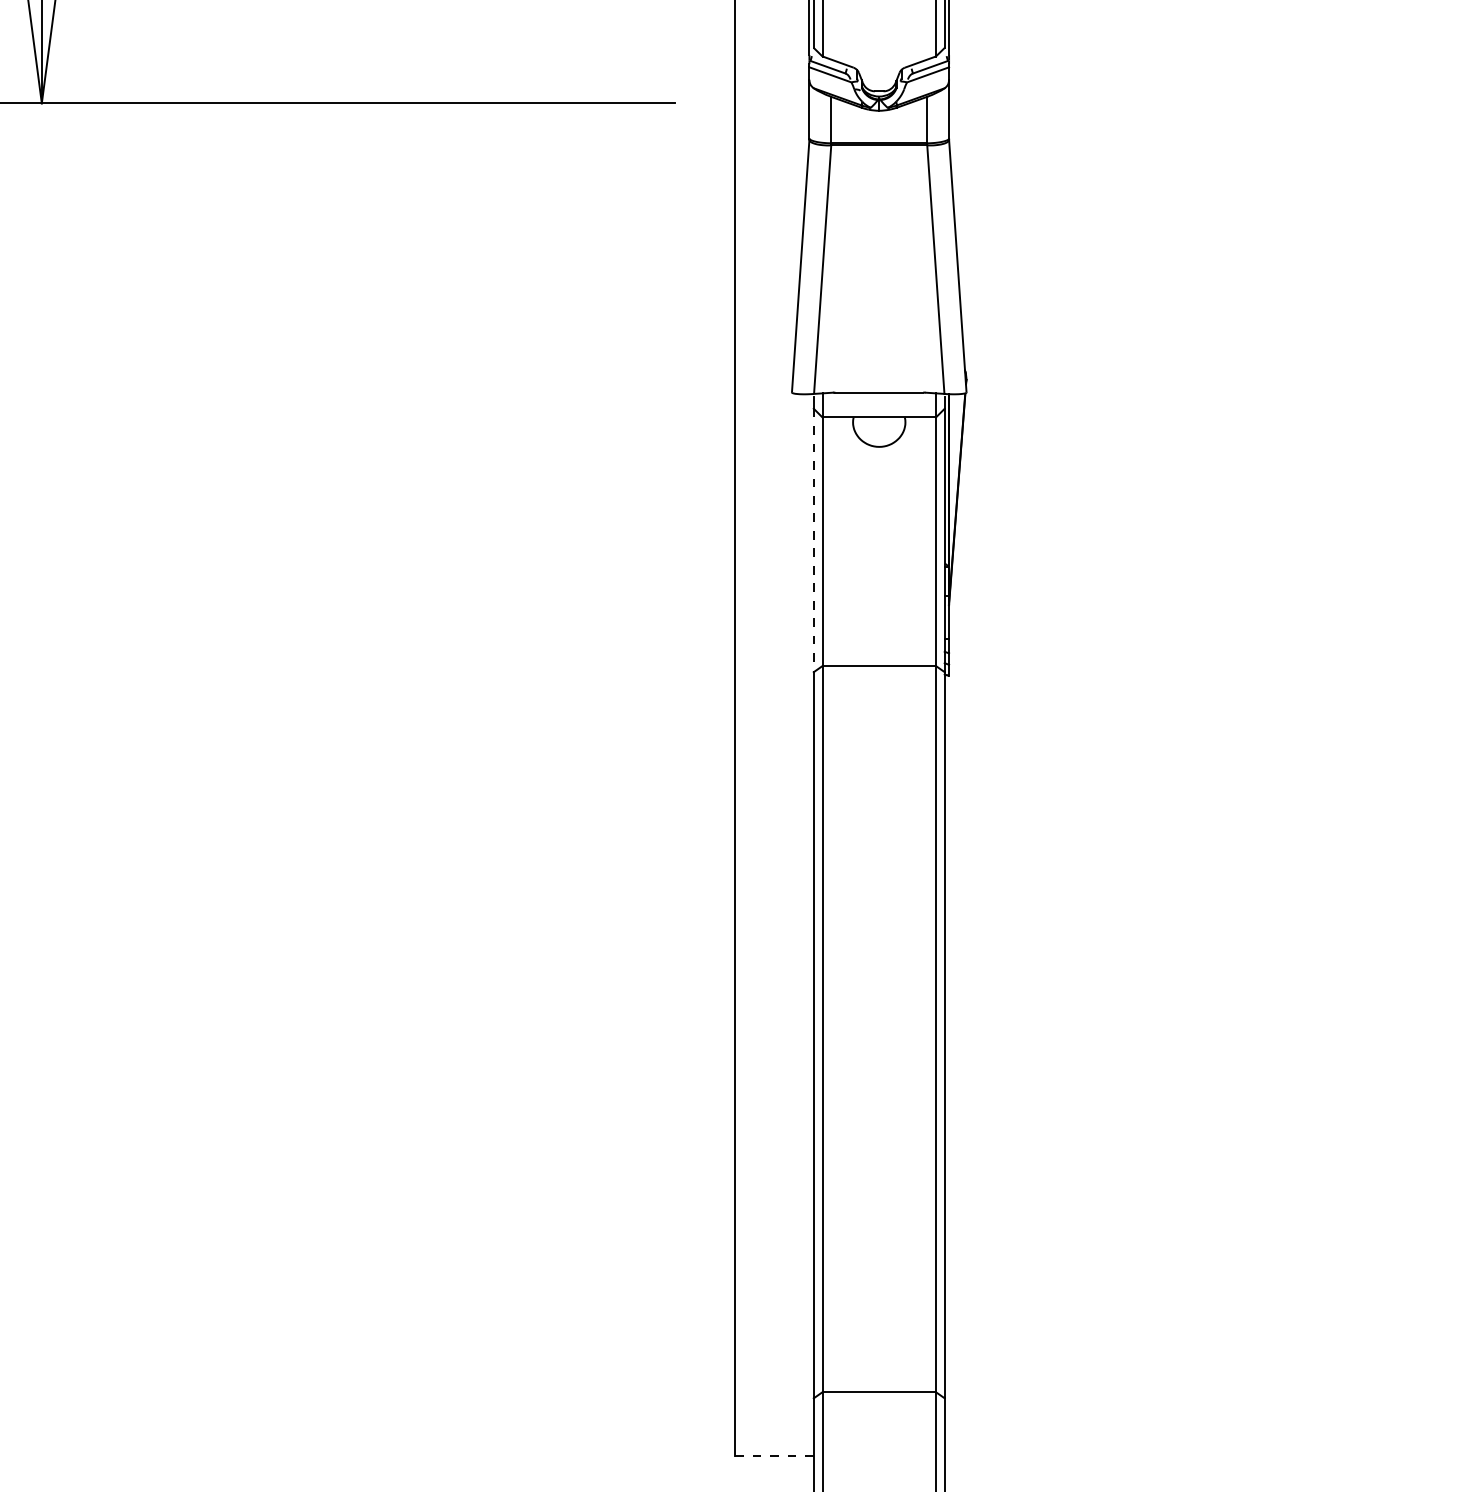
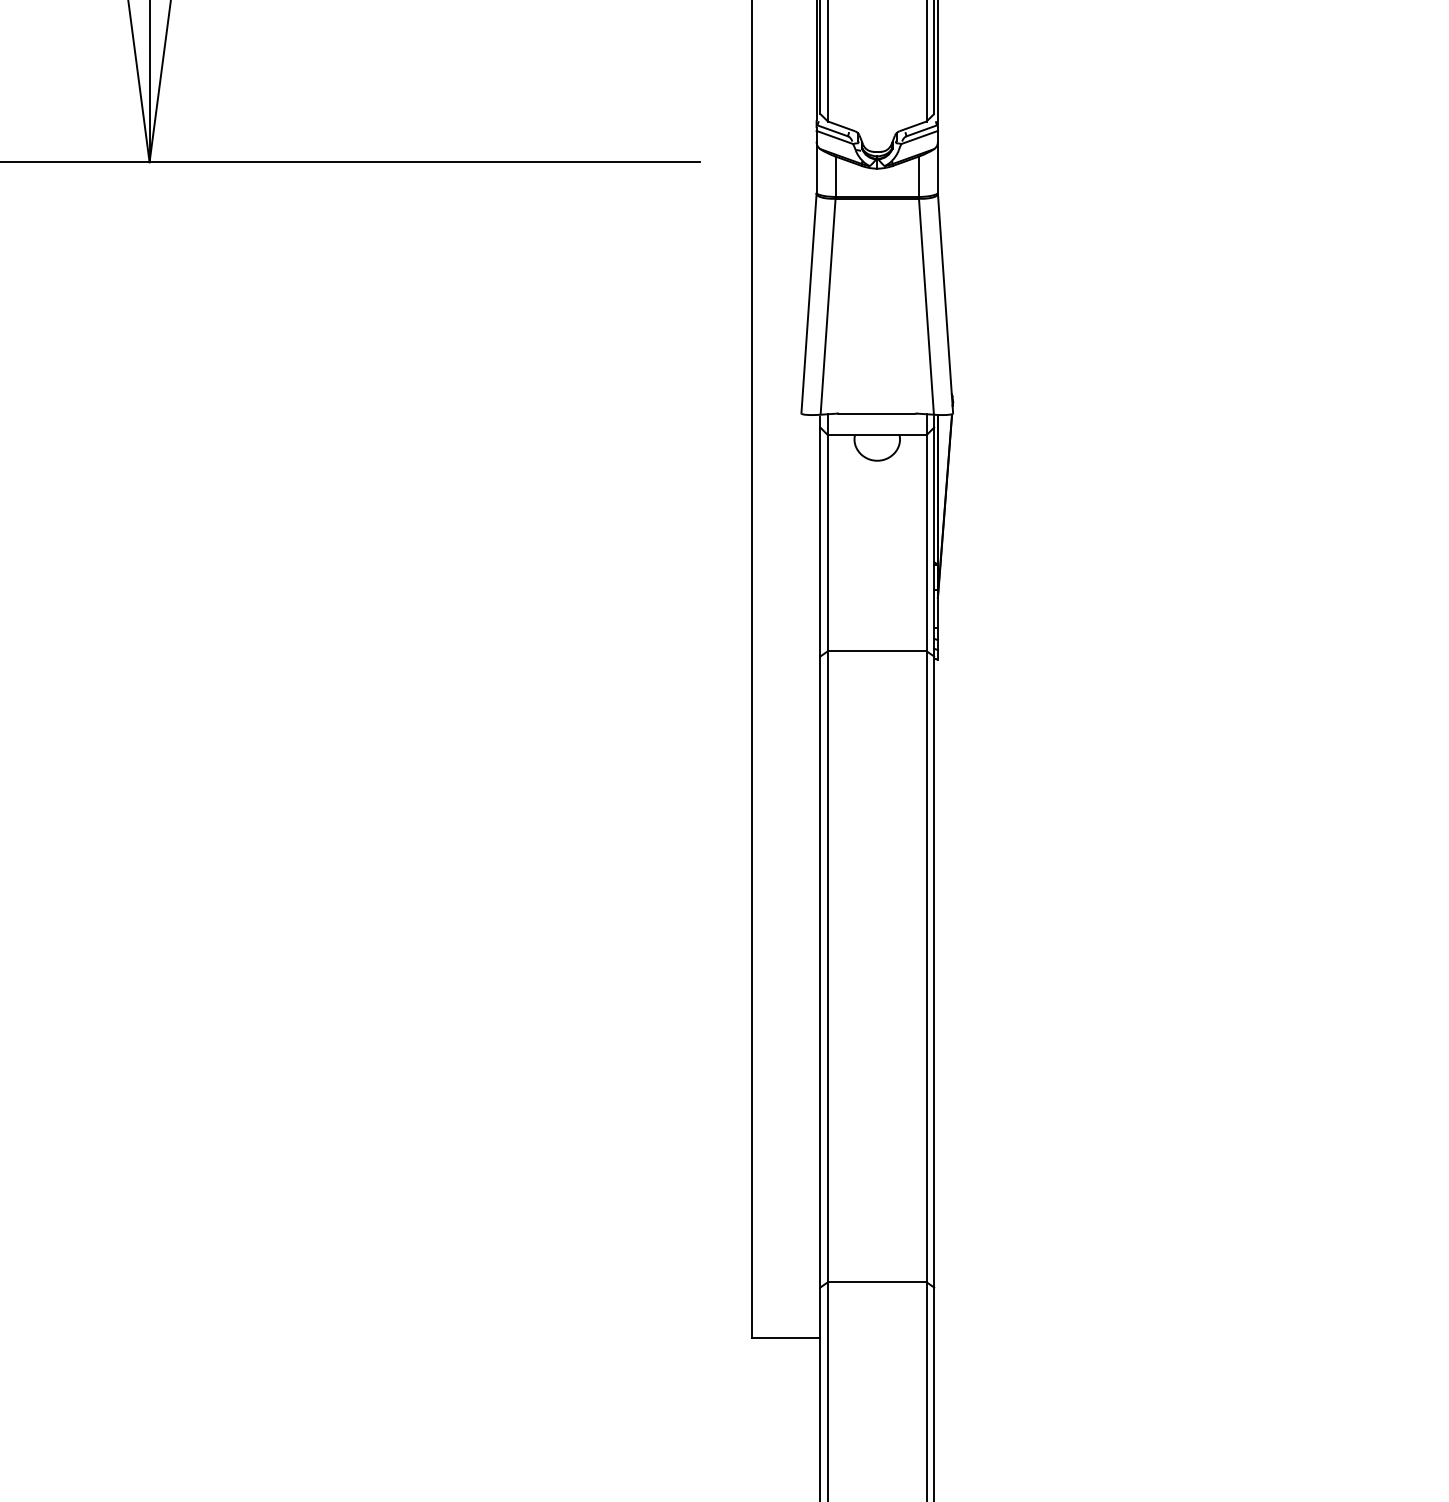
line: (813, 540) -> (820, 542), dashed -> solid
line: (774, 1455) -> (786, 1337), dashed -> solid

